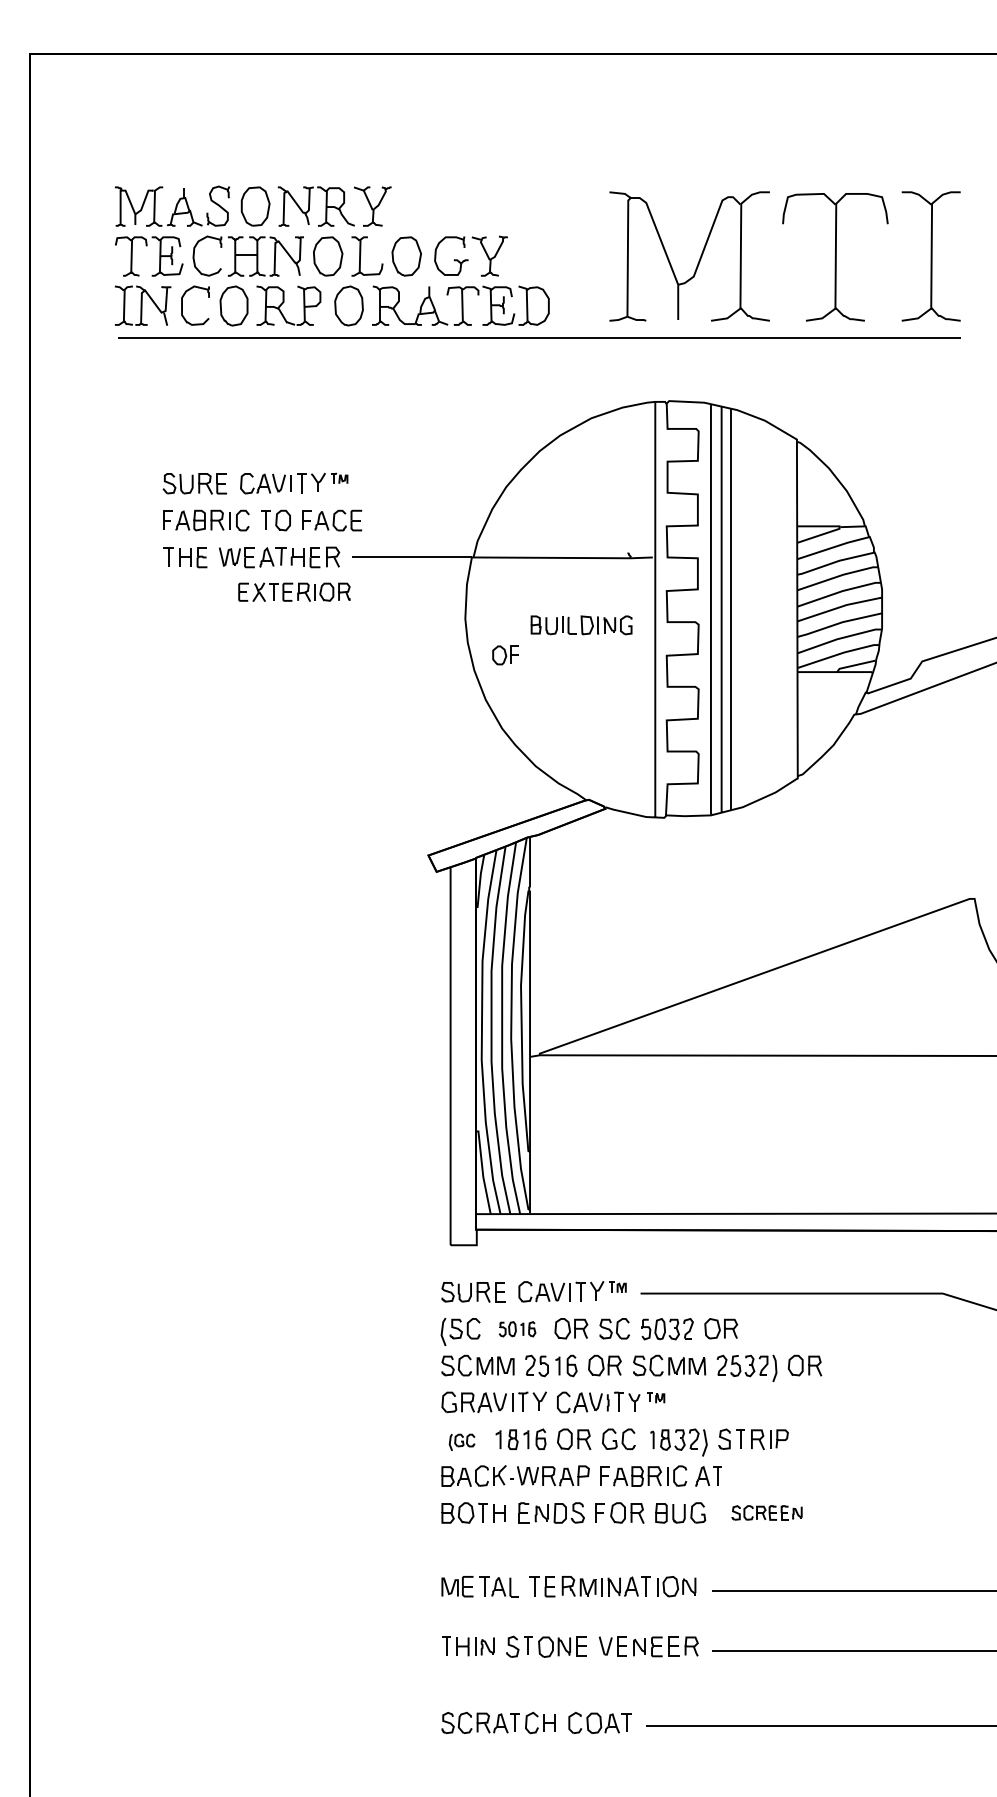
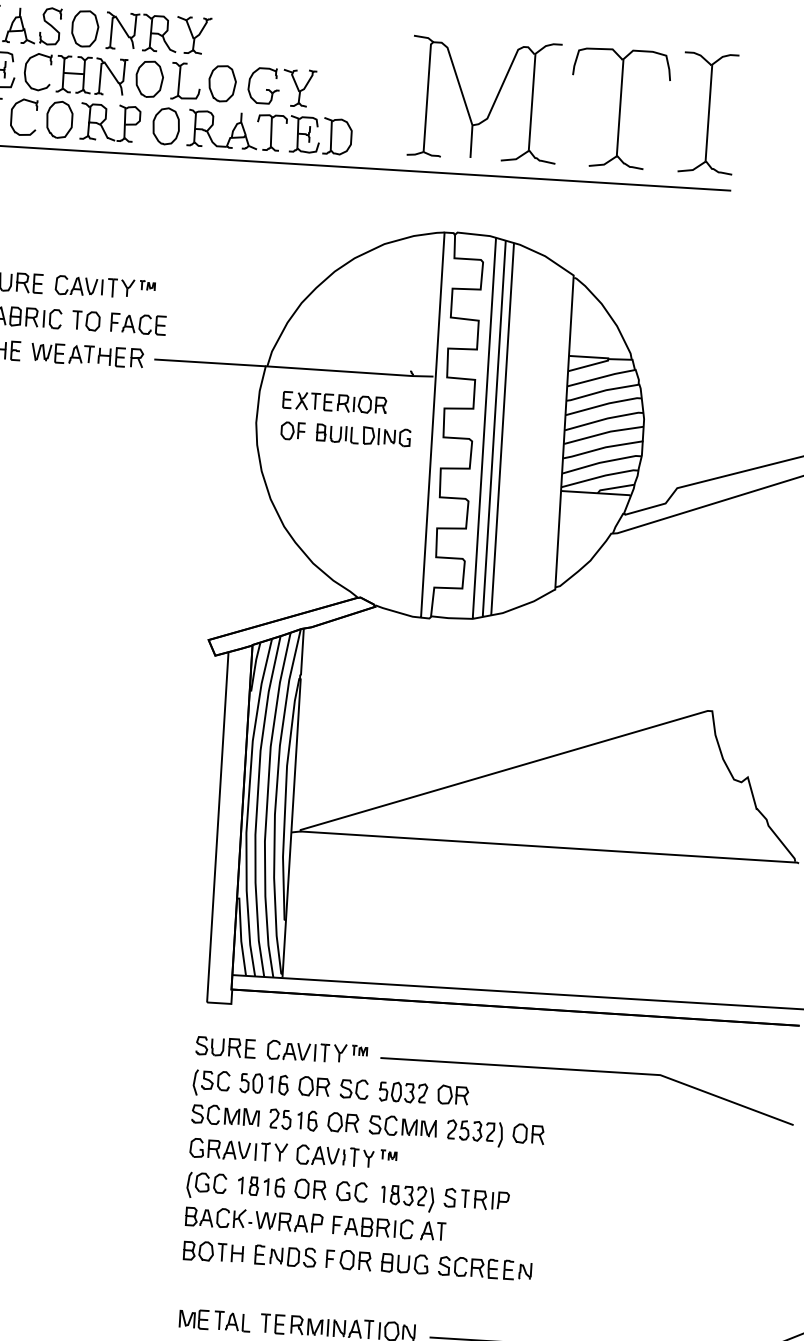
part: (294, 591) -> (334, 402), moved
part: (505, 655) -> (293, 431), moved
part: (517, 1329) -> (264, 1084), size x1.43
part: (461, 1442) -> (206, 1185), size x1.67
part: (766, 1512) -> (484, 1268), size x1.43

